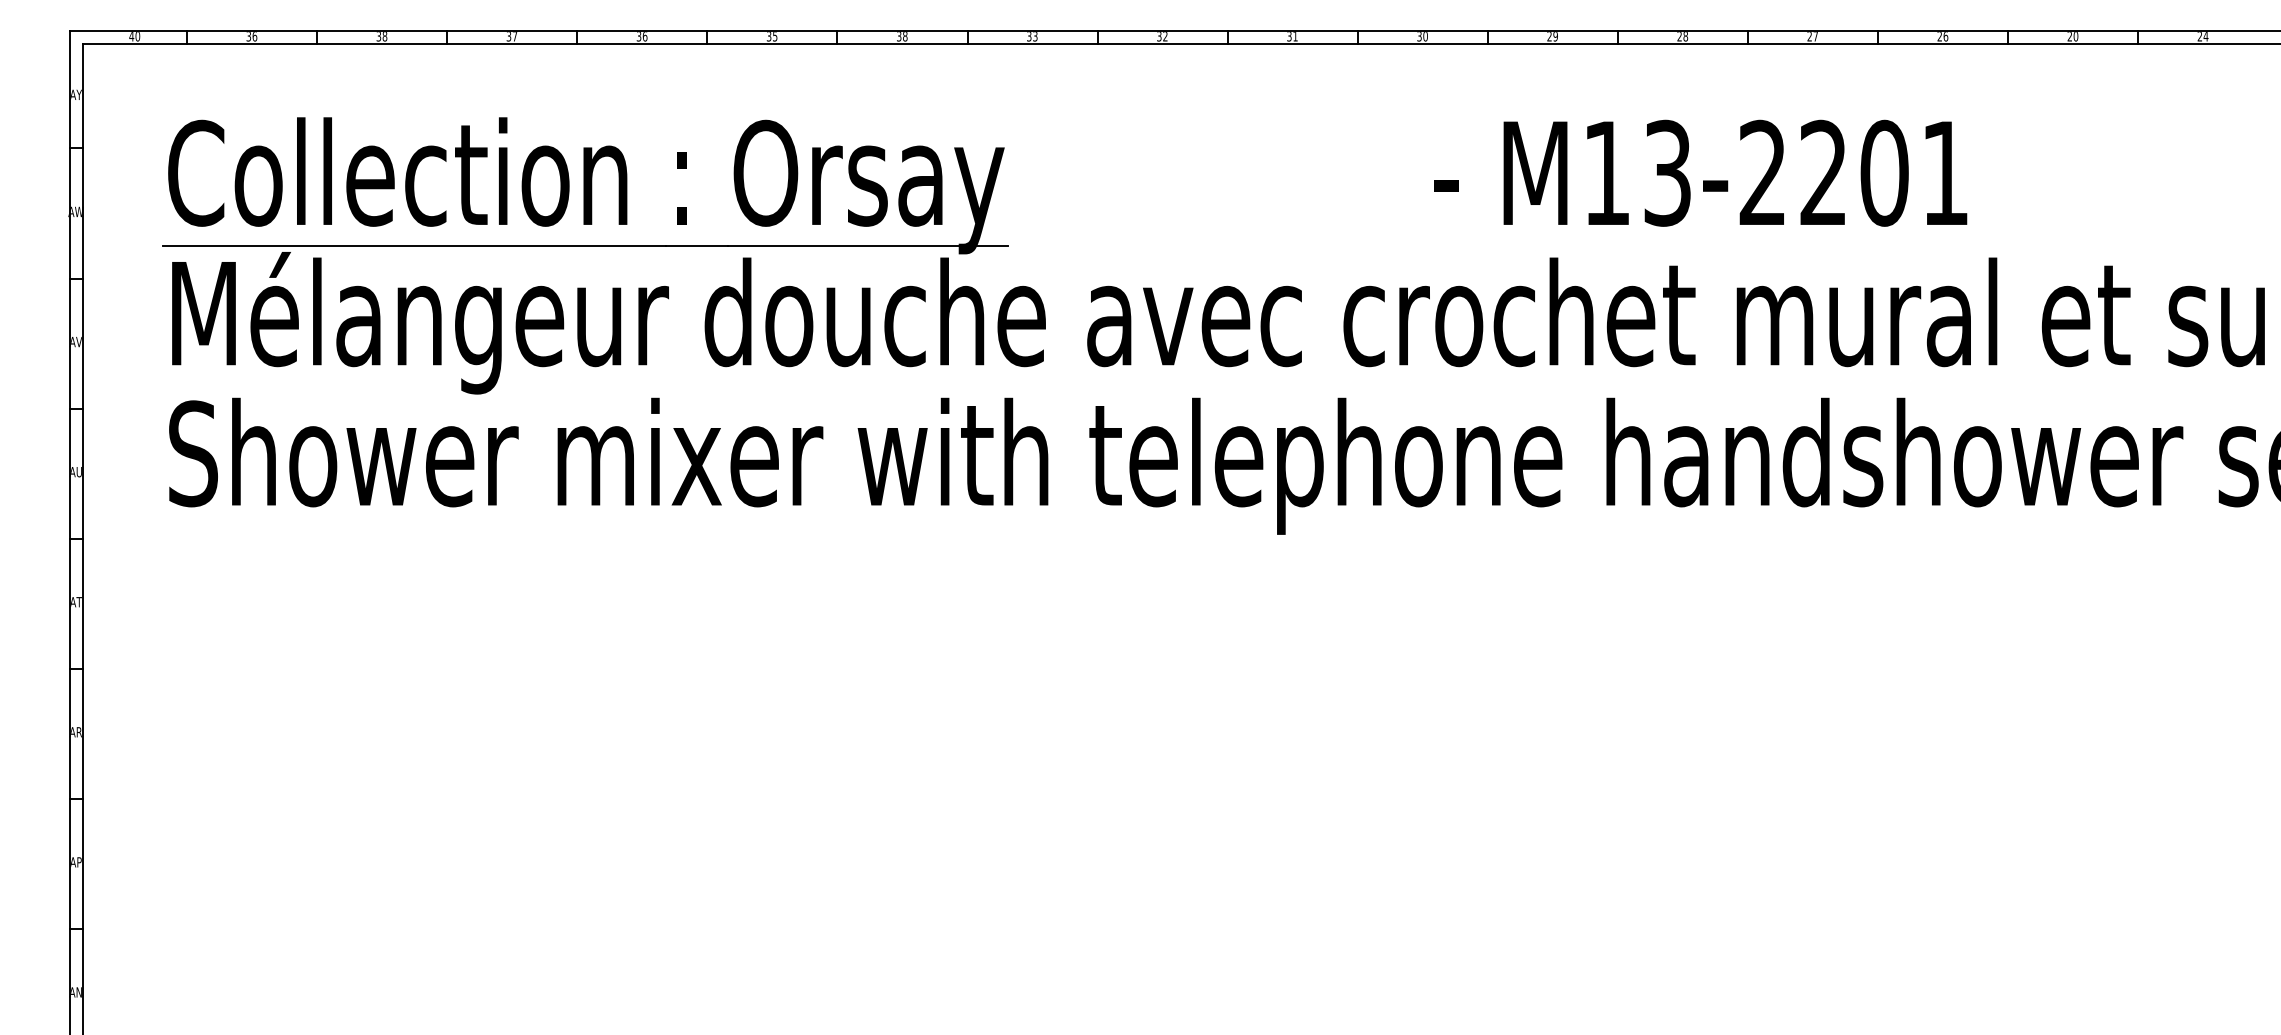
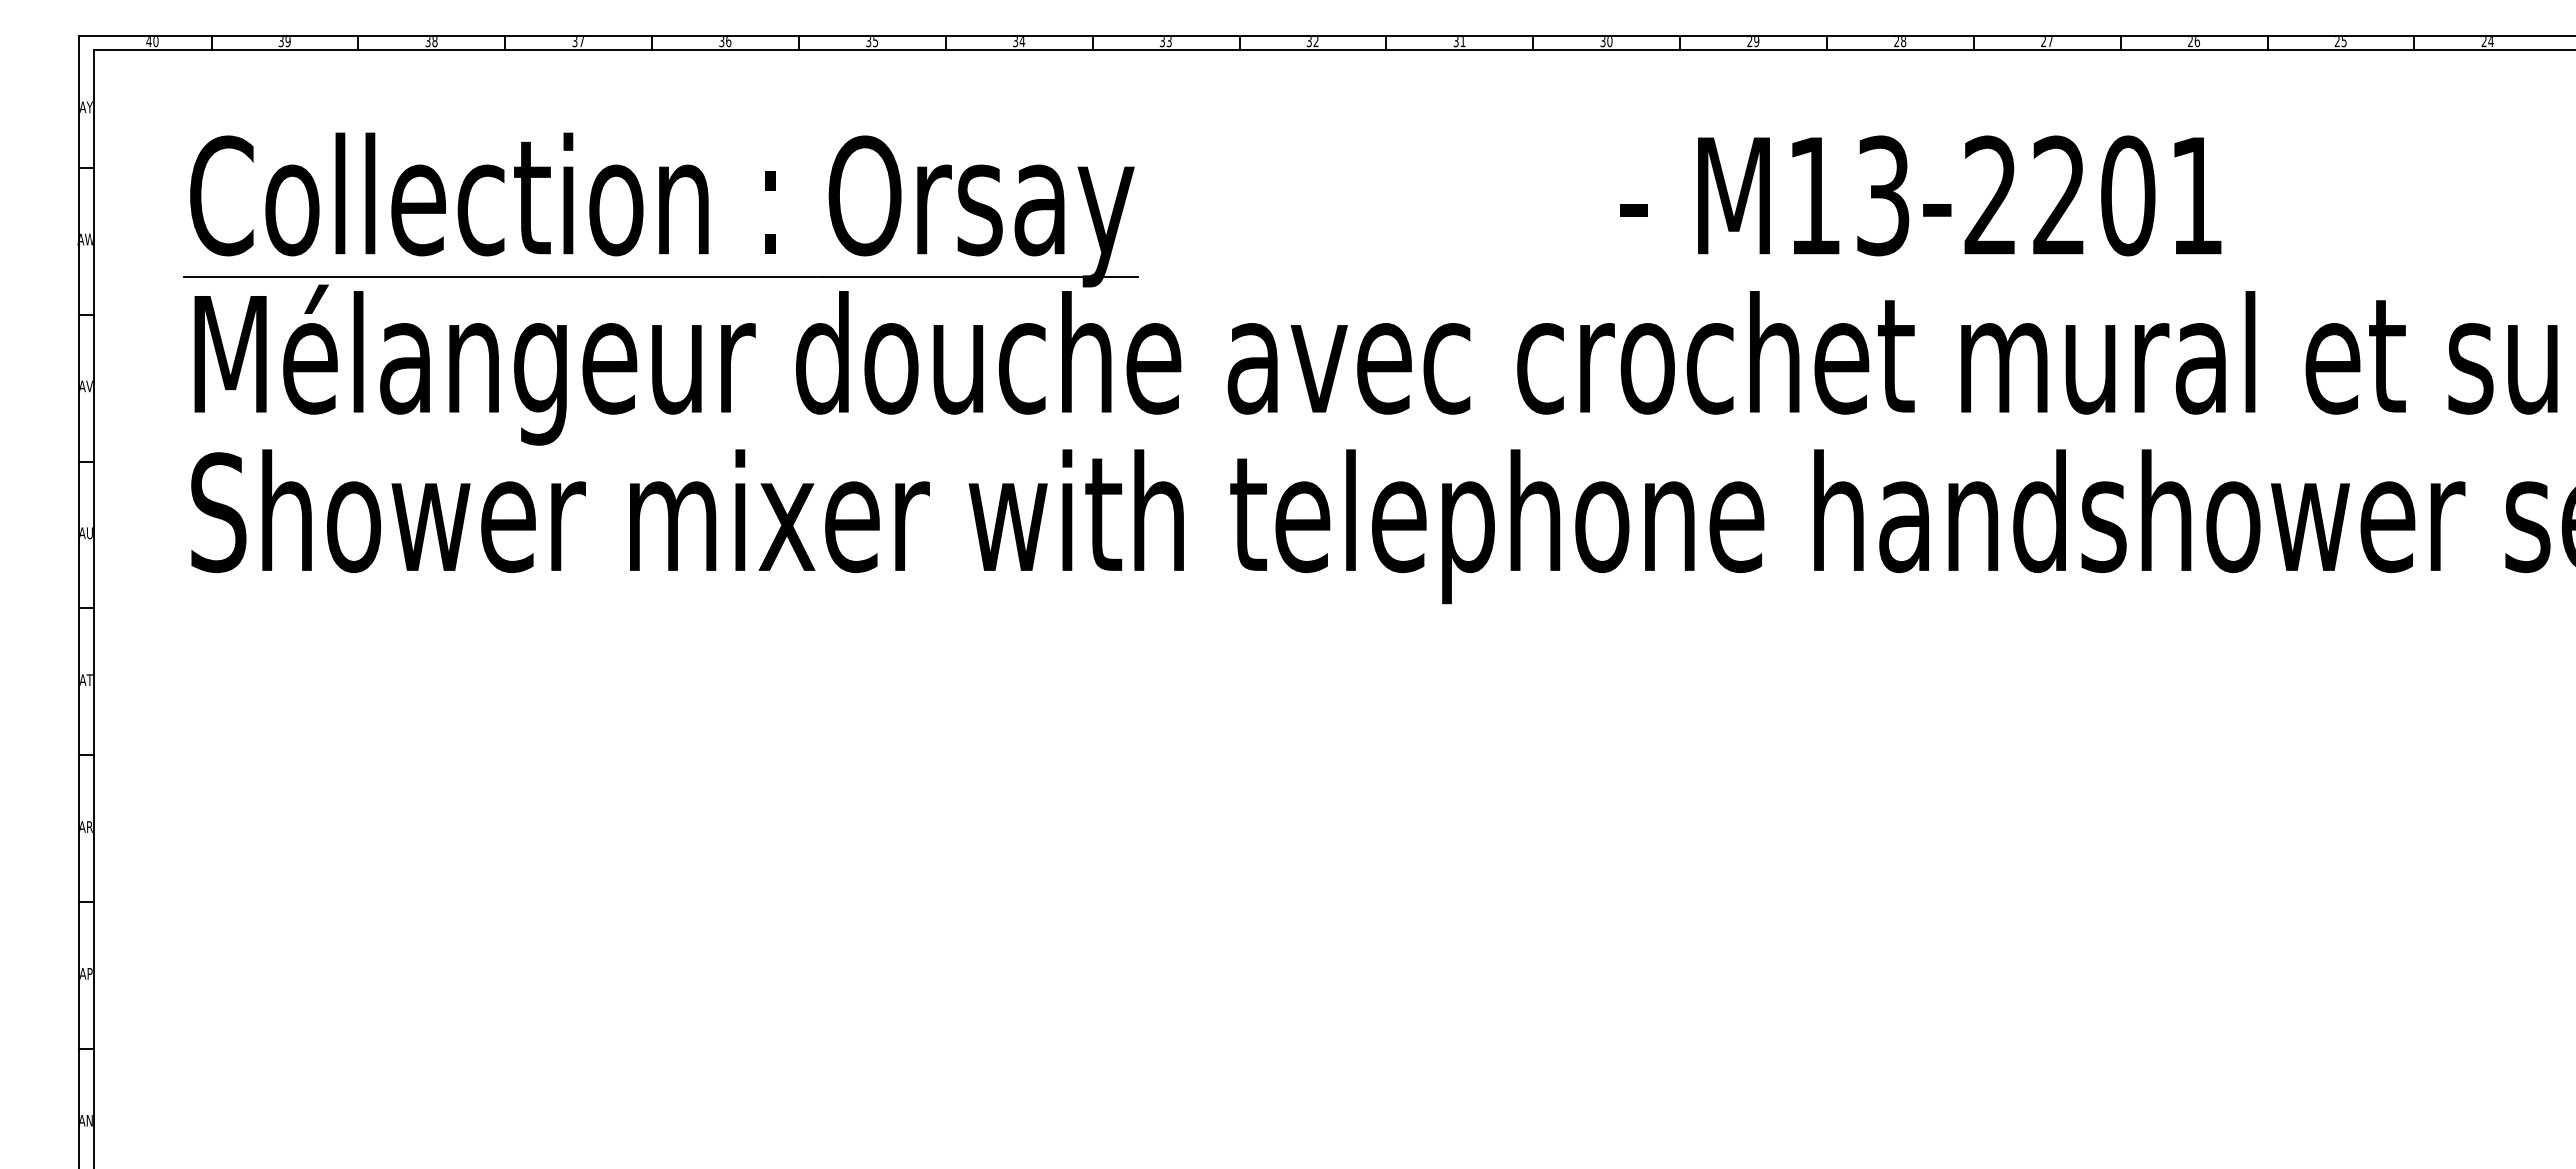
text: (254, 37) -> (287, 42), 36 -> 39
text: (905, 37) -> (1022, 42), 38 -> 34
text: (2075, 37) -> (2343, 42), 20 -> 25

